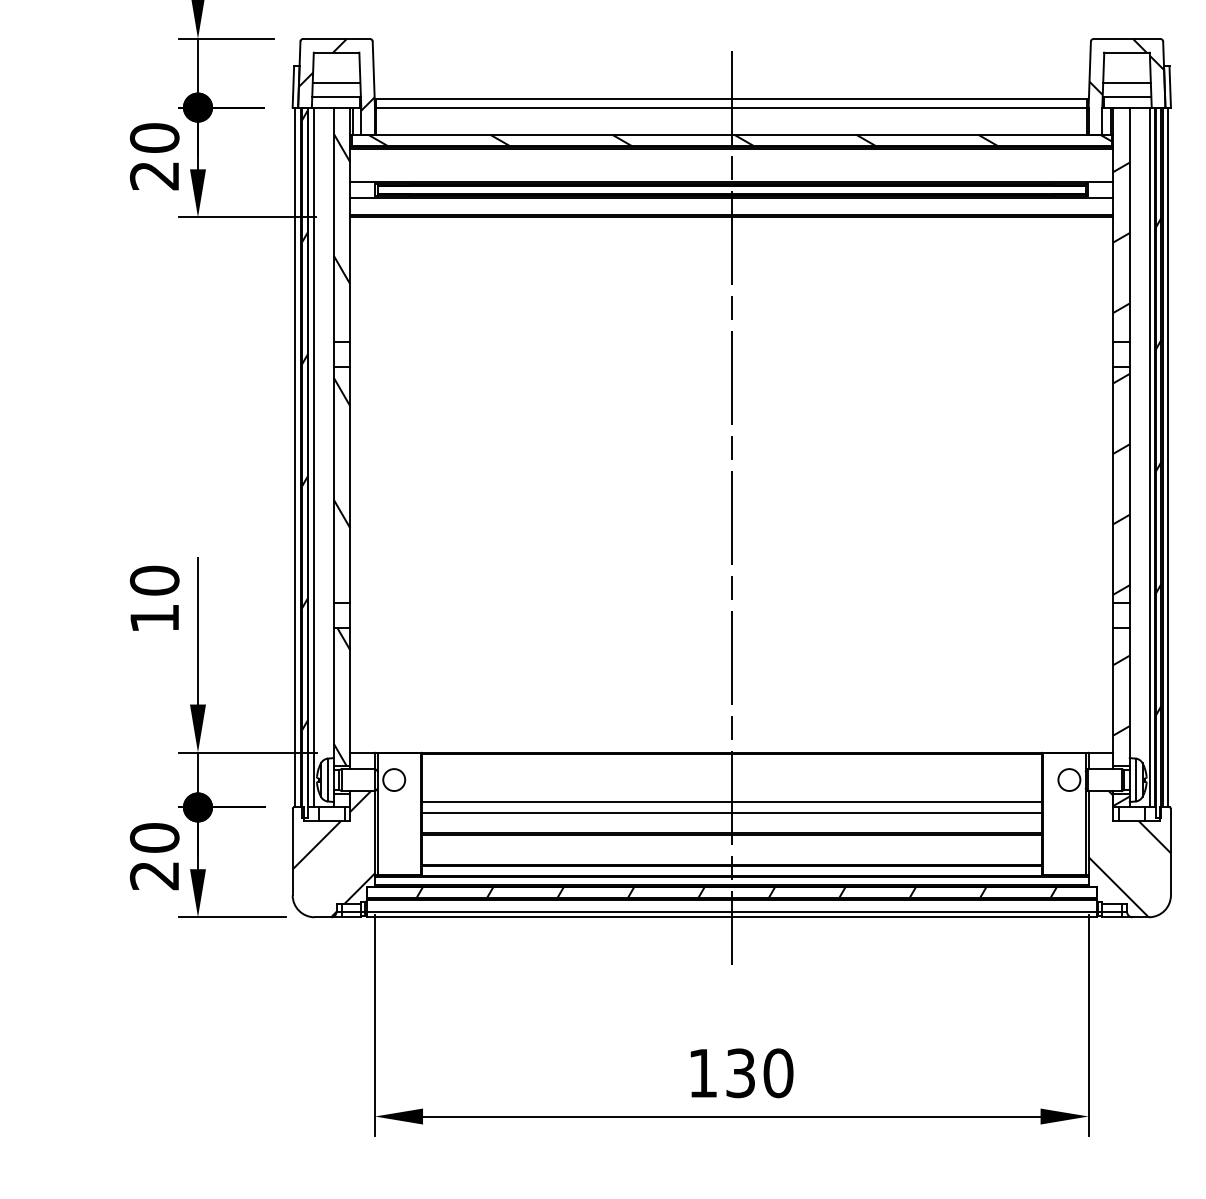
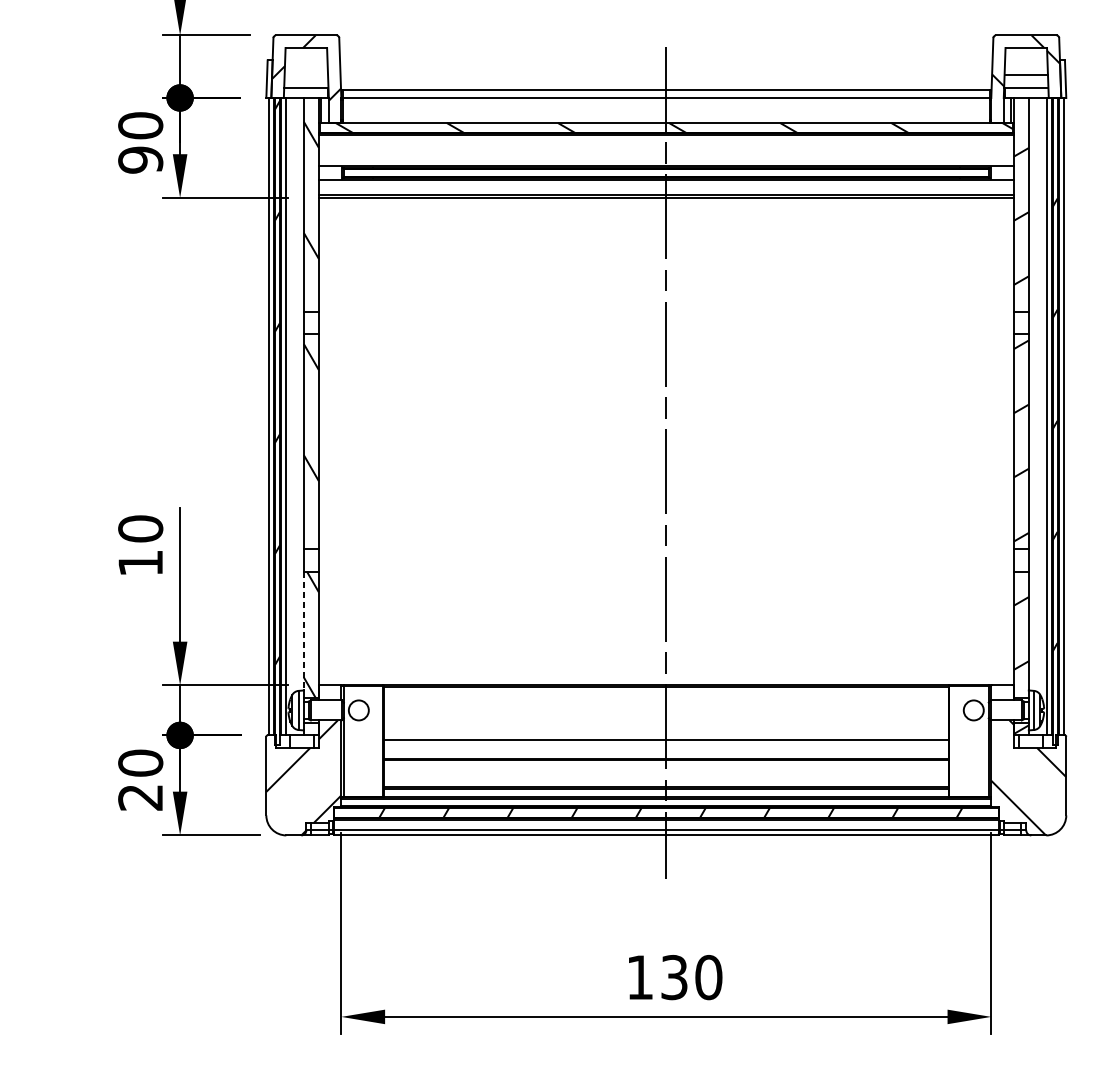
line: (336, 82) -> (306, 75), removed
text: (154, 175) -> (140, 159), 20 -> 90
line: (333, 693) -> (303, 631), solid -> dashed
line: (731, 802) -> (666, 730), removed

